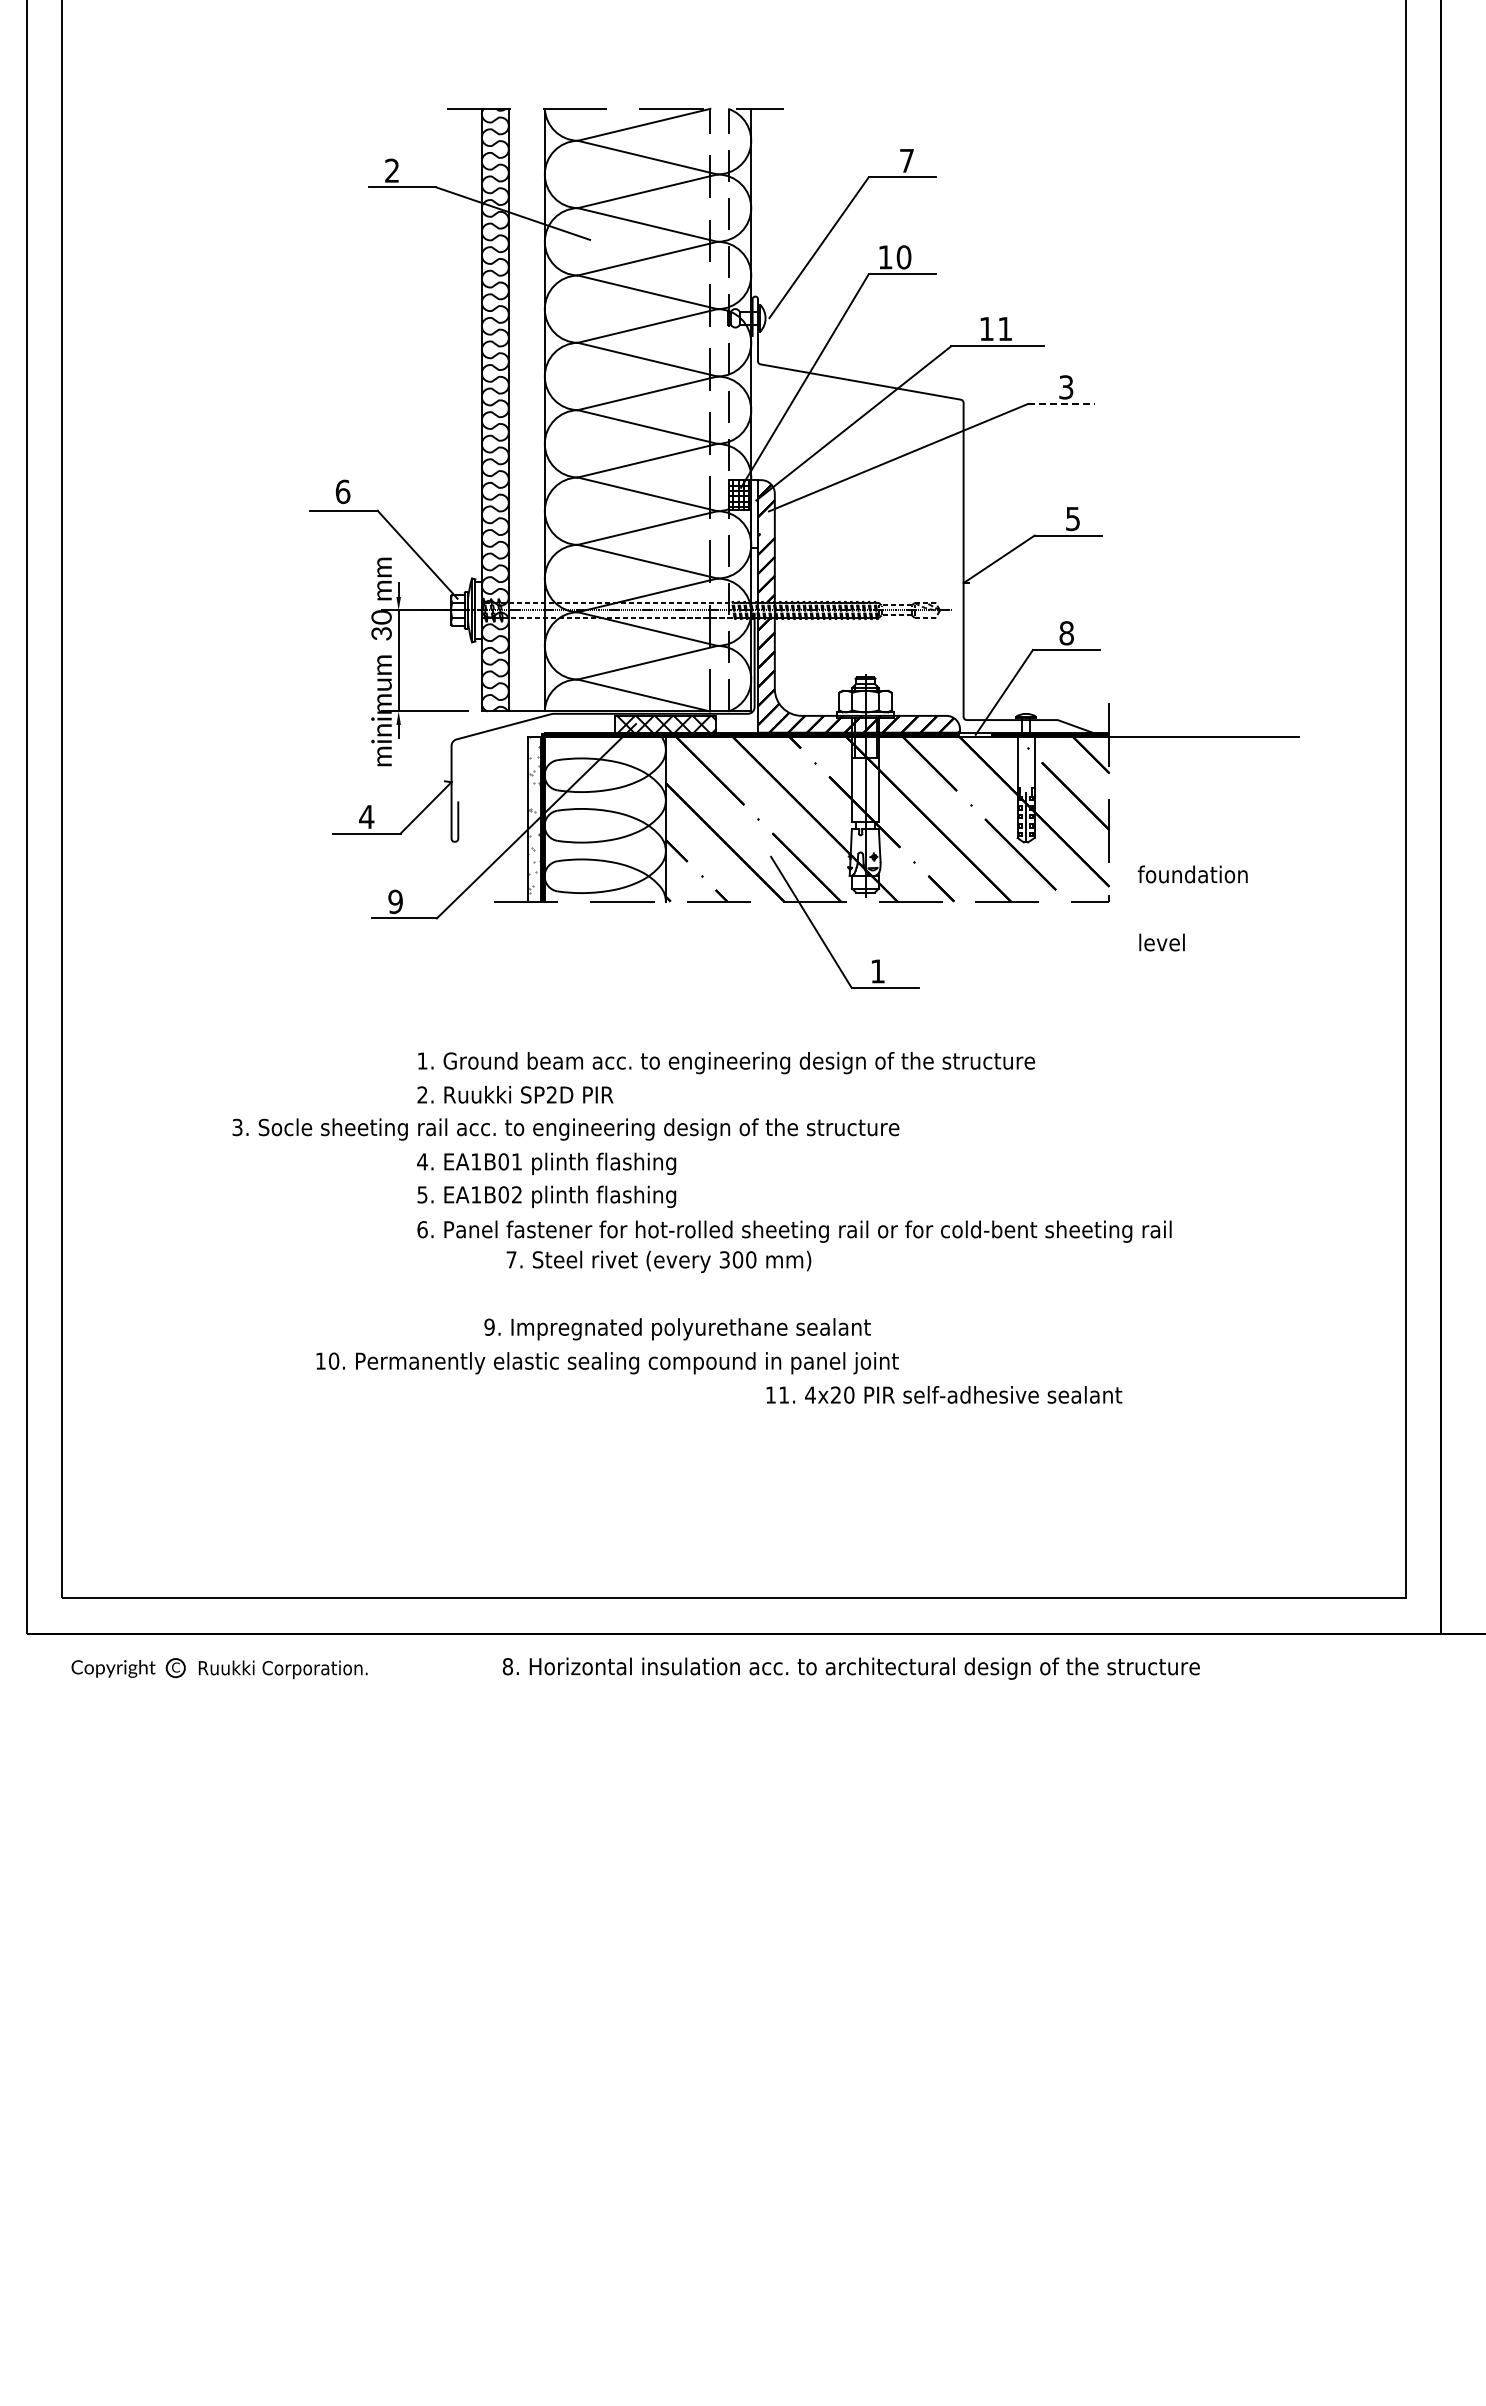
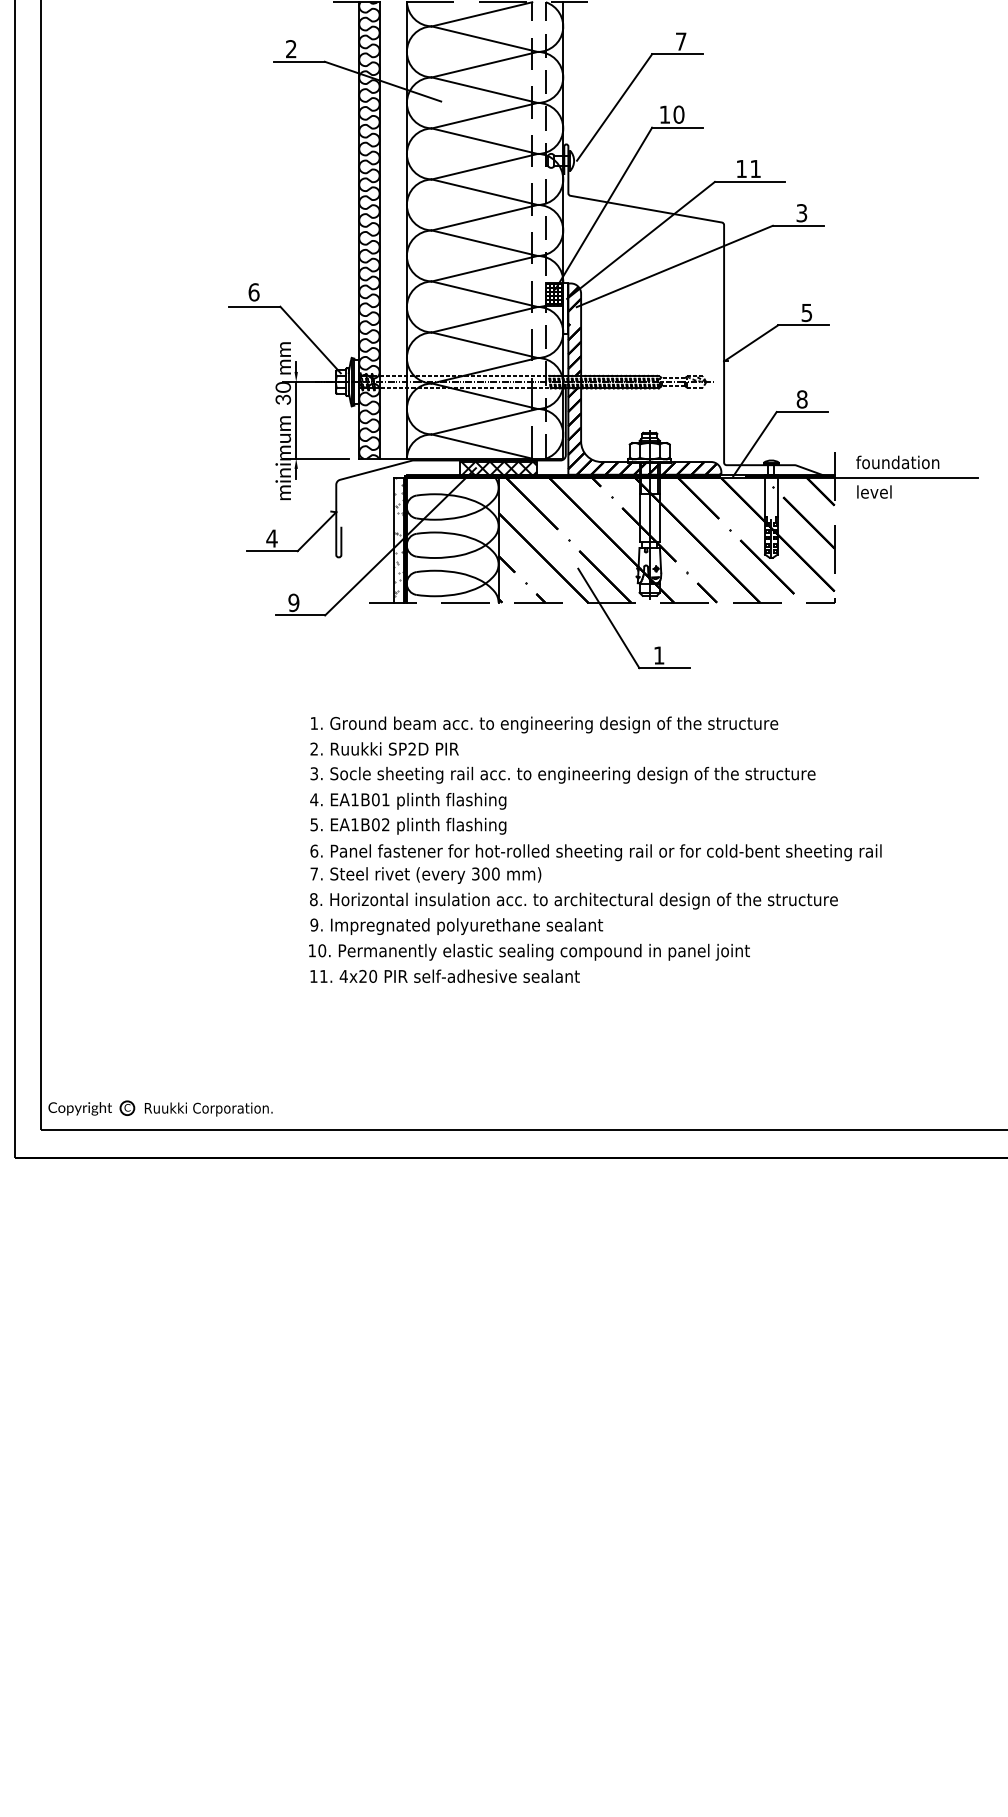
line: (1061, 404) -> (798, 226), dashed -> solid
text: (1192, 874) -> (897, 462), moved
text: (1161, 942) -> (873, 492), moved
text: (565, 1129) -> (562, 775), moved
text: (658, 1261) -> (425, 875), moved
text: (677, 1329) -> (456, 926), moved
text: (607, 1363) -> (529, 952), moved
text: (944, 1394) -> (445, 975), moved
part: (219, 1668) -> (160, 1108), moved
text: (850, 1668) -> (573, 901), moved

